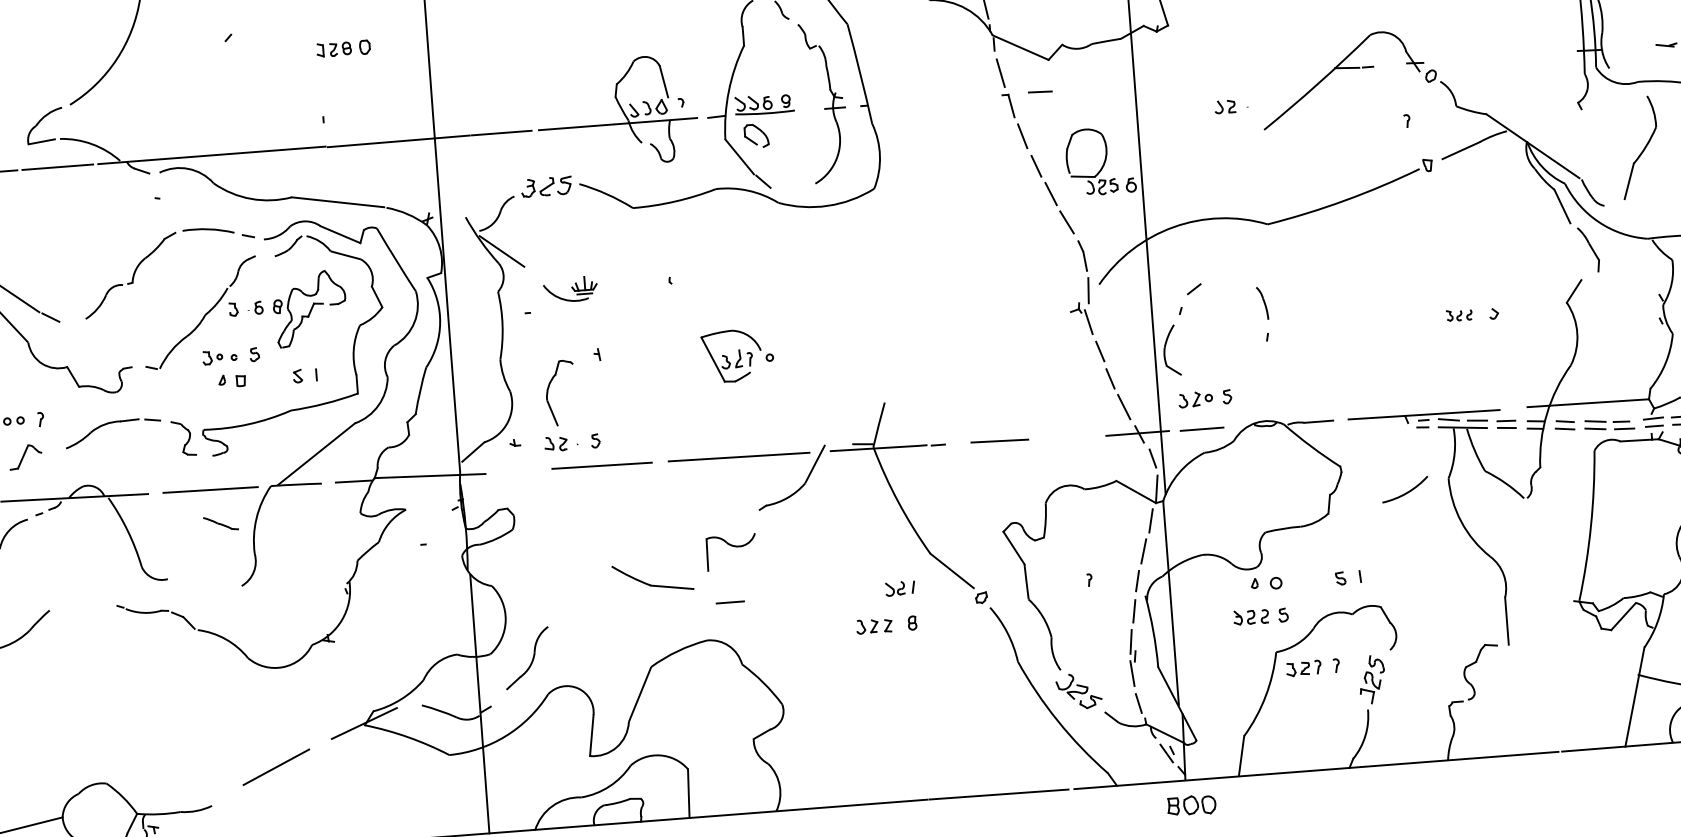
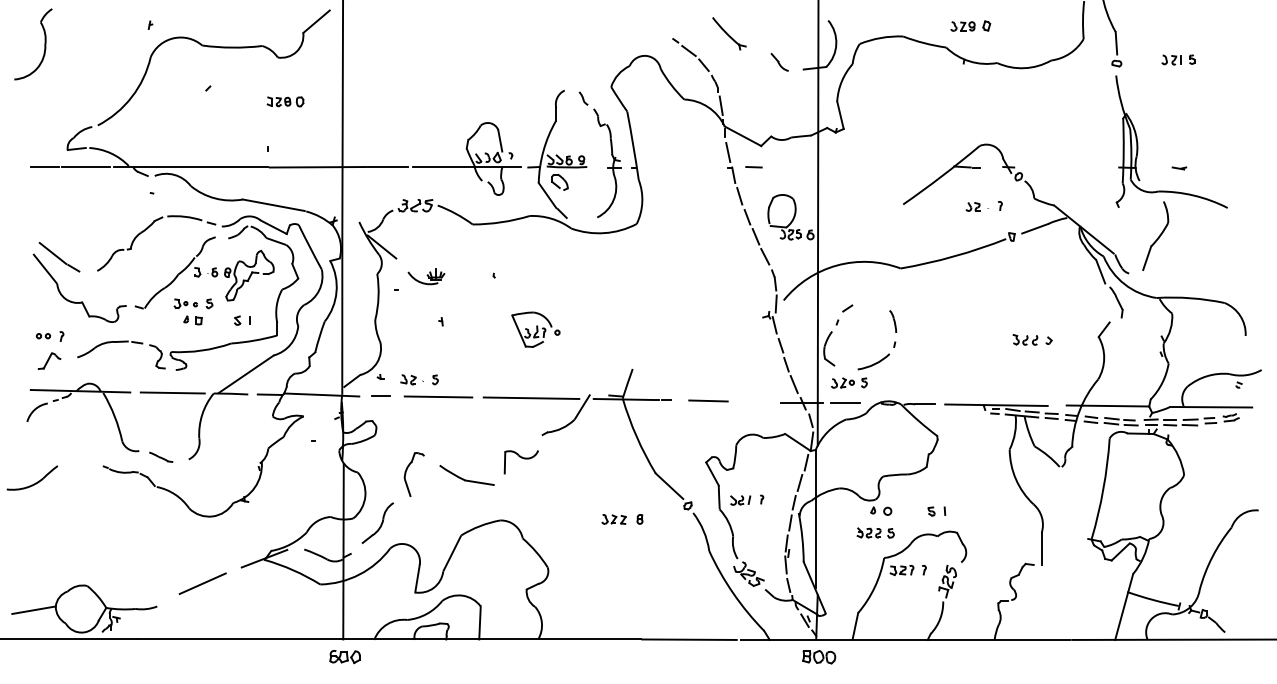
part: (1230, 105) -> (976, 206), moved
part: (1459, 314) -> (1025, 339), size x1.43
part: (549, 393) -> (406, 474), moved
arc: (1404, 492) -> (873, 363), moved
part: (221, 522) -> (161, 456), moved
part: (900, 588) -> (740, 500), moved
line: (729, 601) -> (380, 395), moved

